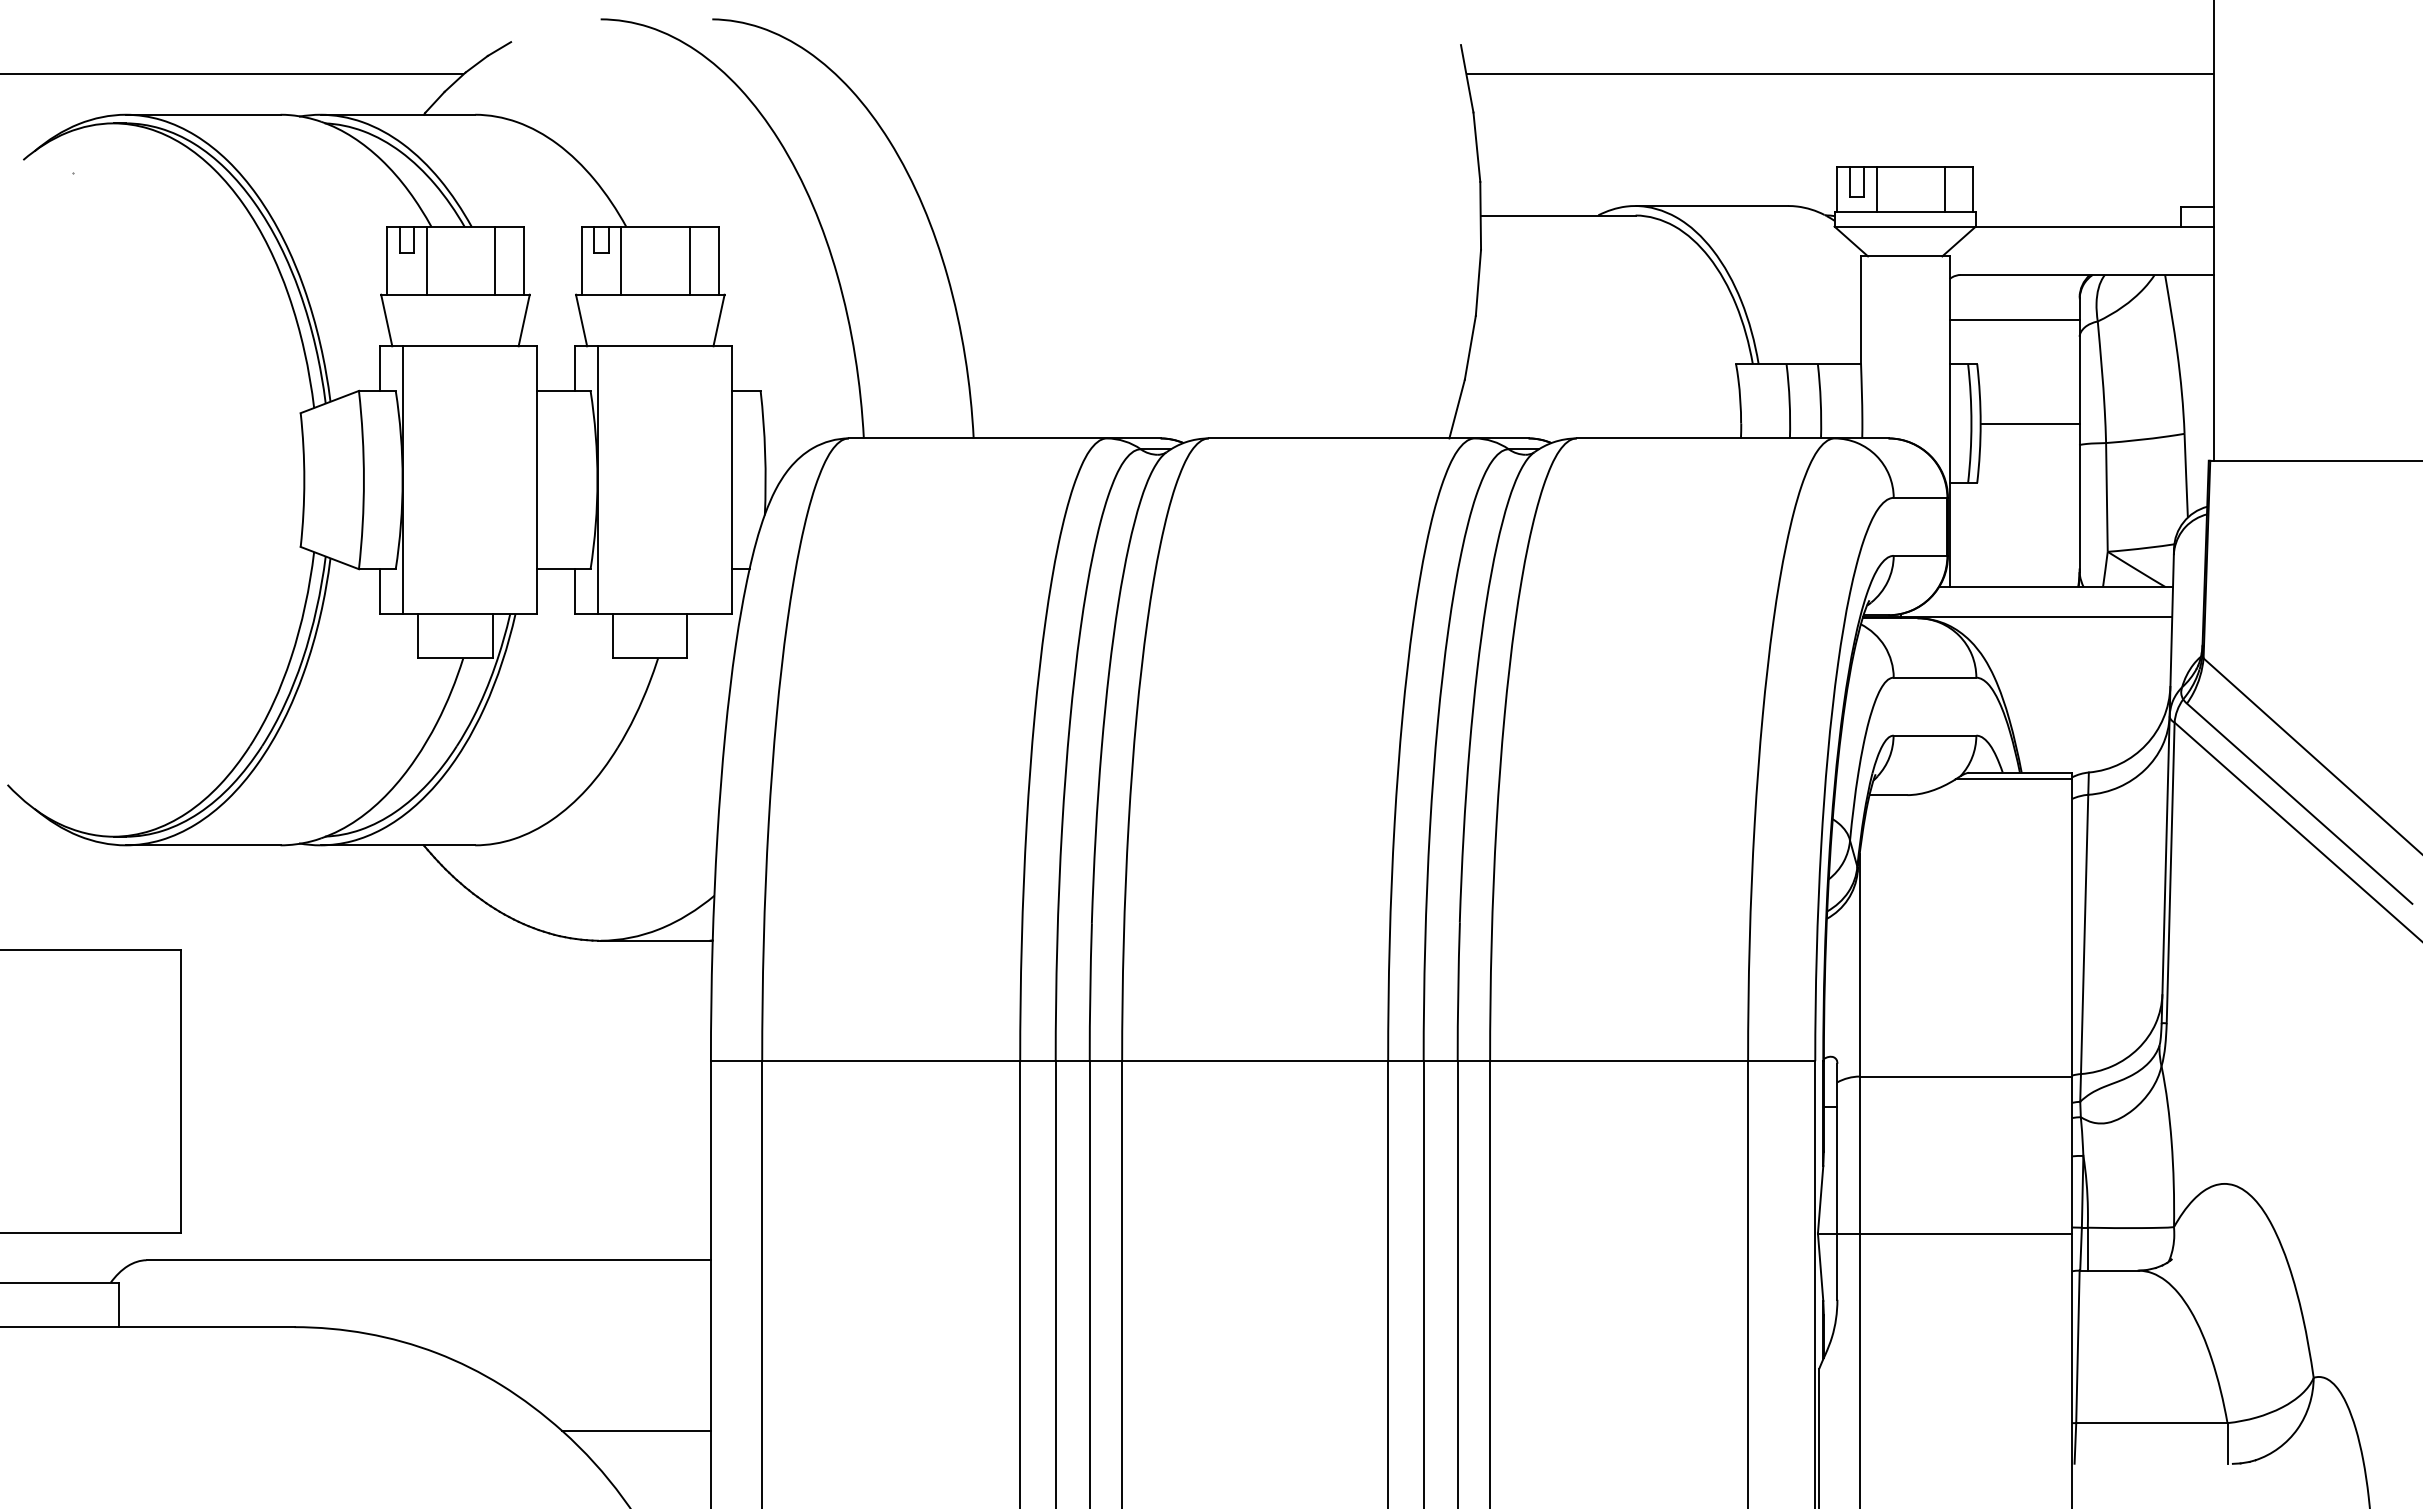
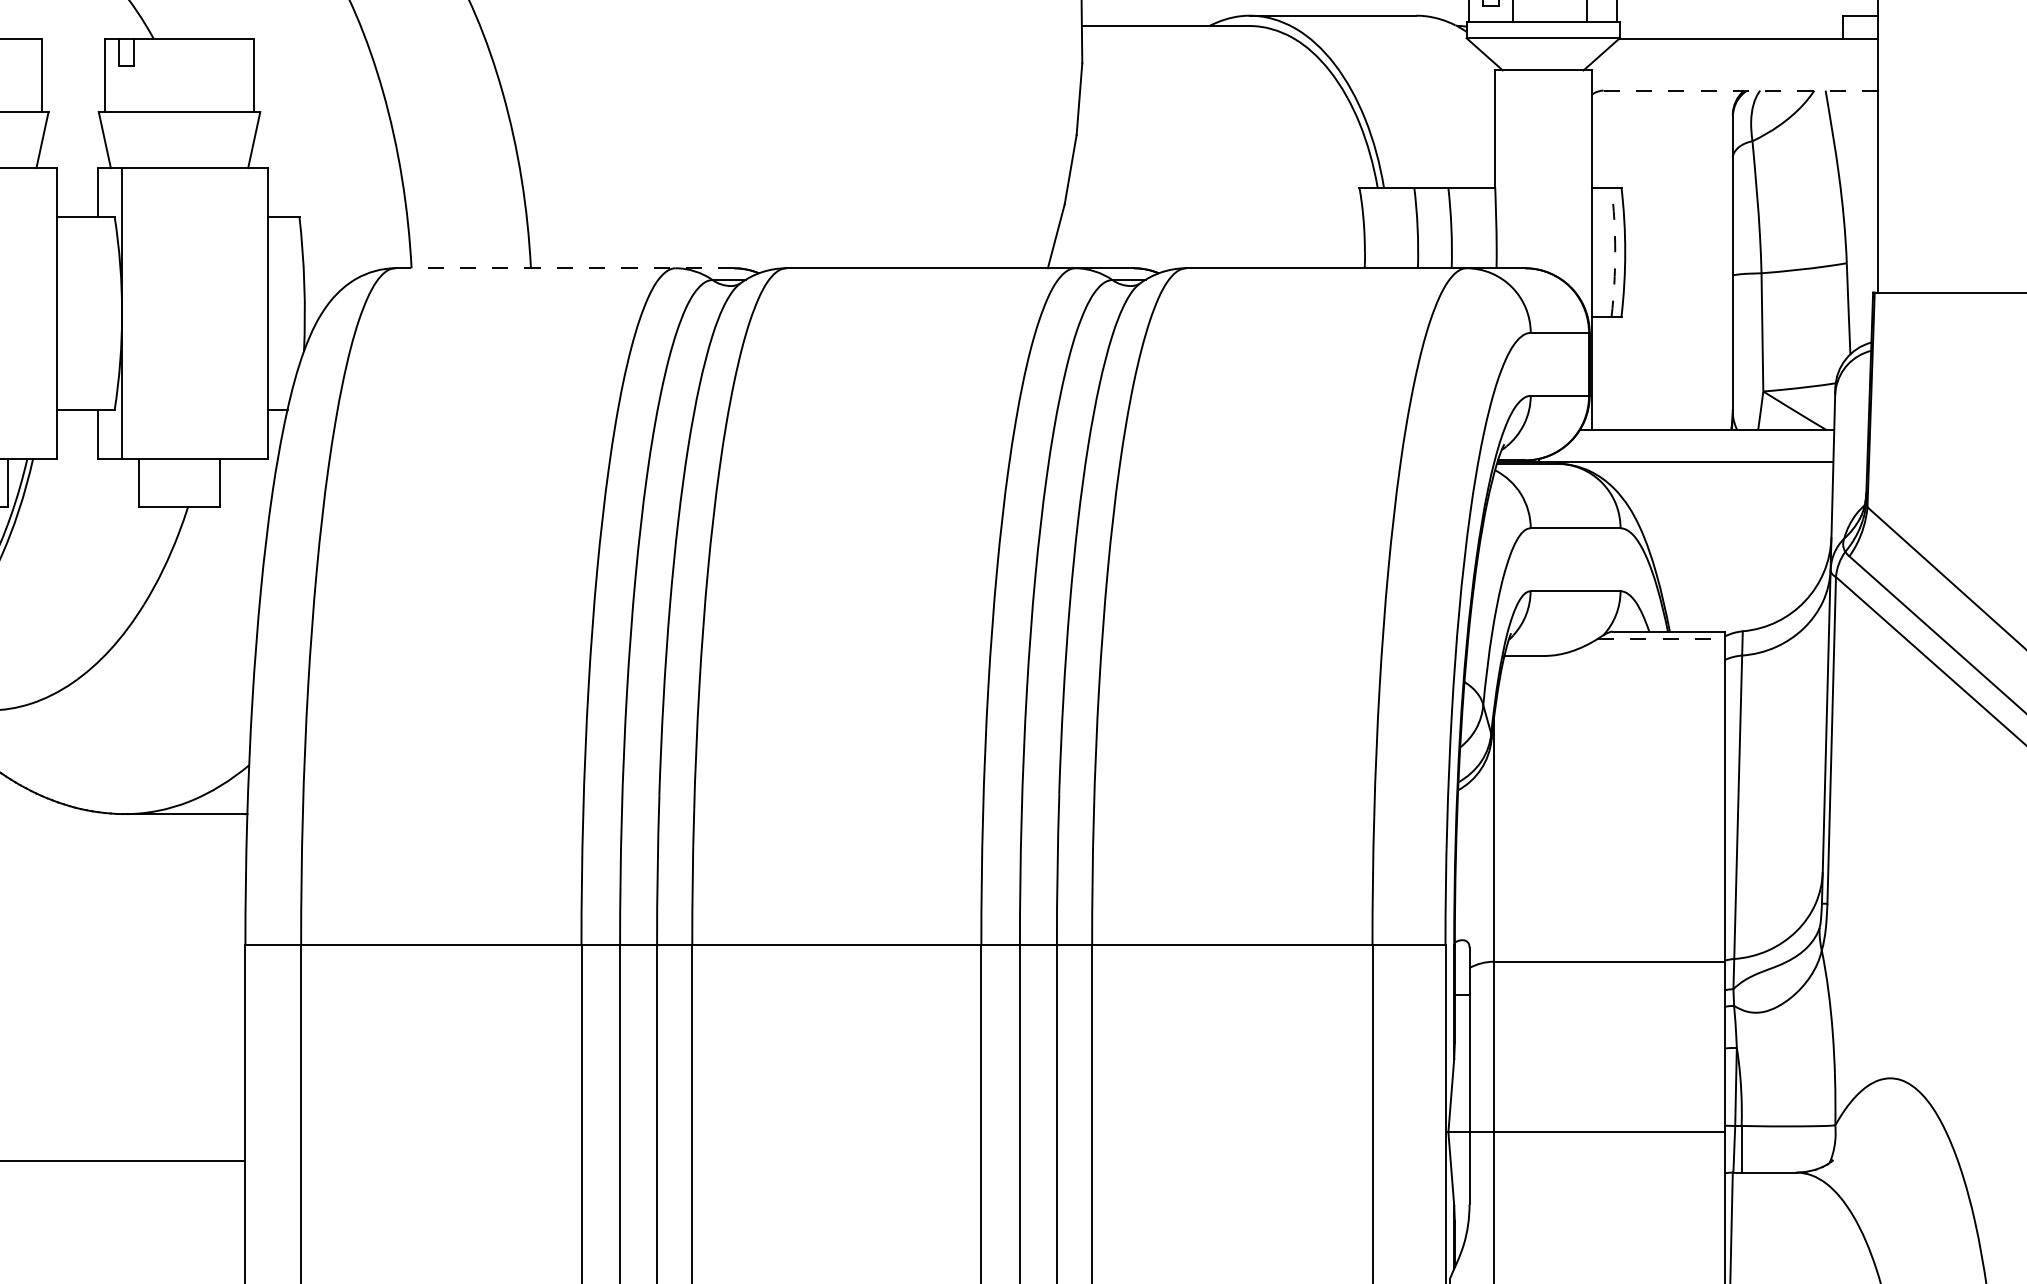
line: (494, 260) -> (10, 74), removed
line: (621, 260) -> (148, 74), removed
line: (689, 260) -> (222, 74), removed
line: (2087, 274) -> (1741, 90), solid -> dashed
line: (2014, 319) -> (1661, 139), removed
arc: (1971, 423) -> (1615, 252), solid -> dashed
line: (2029, 423) -> (1678, 252), removed
line: (1004, 438) -> (564, 268), solid -> dashed
line: (2014, 779) -> (1661, 638), solid -> dashed

